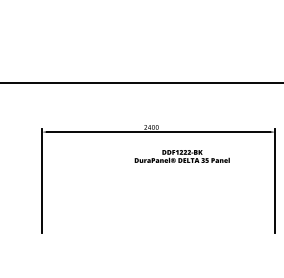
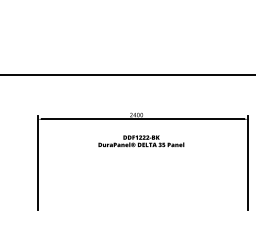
text: (182, 156) -> (141, 141), moved

